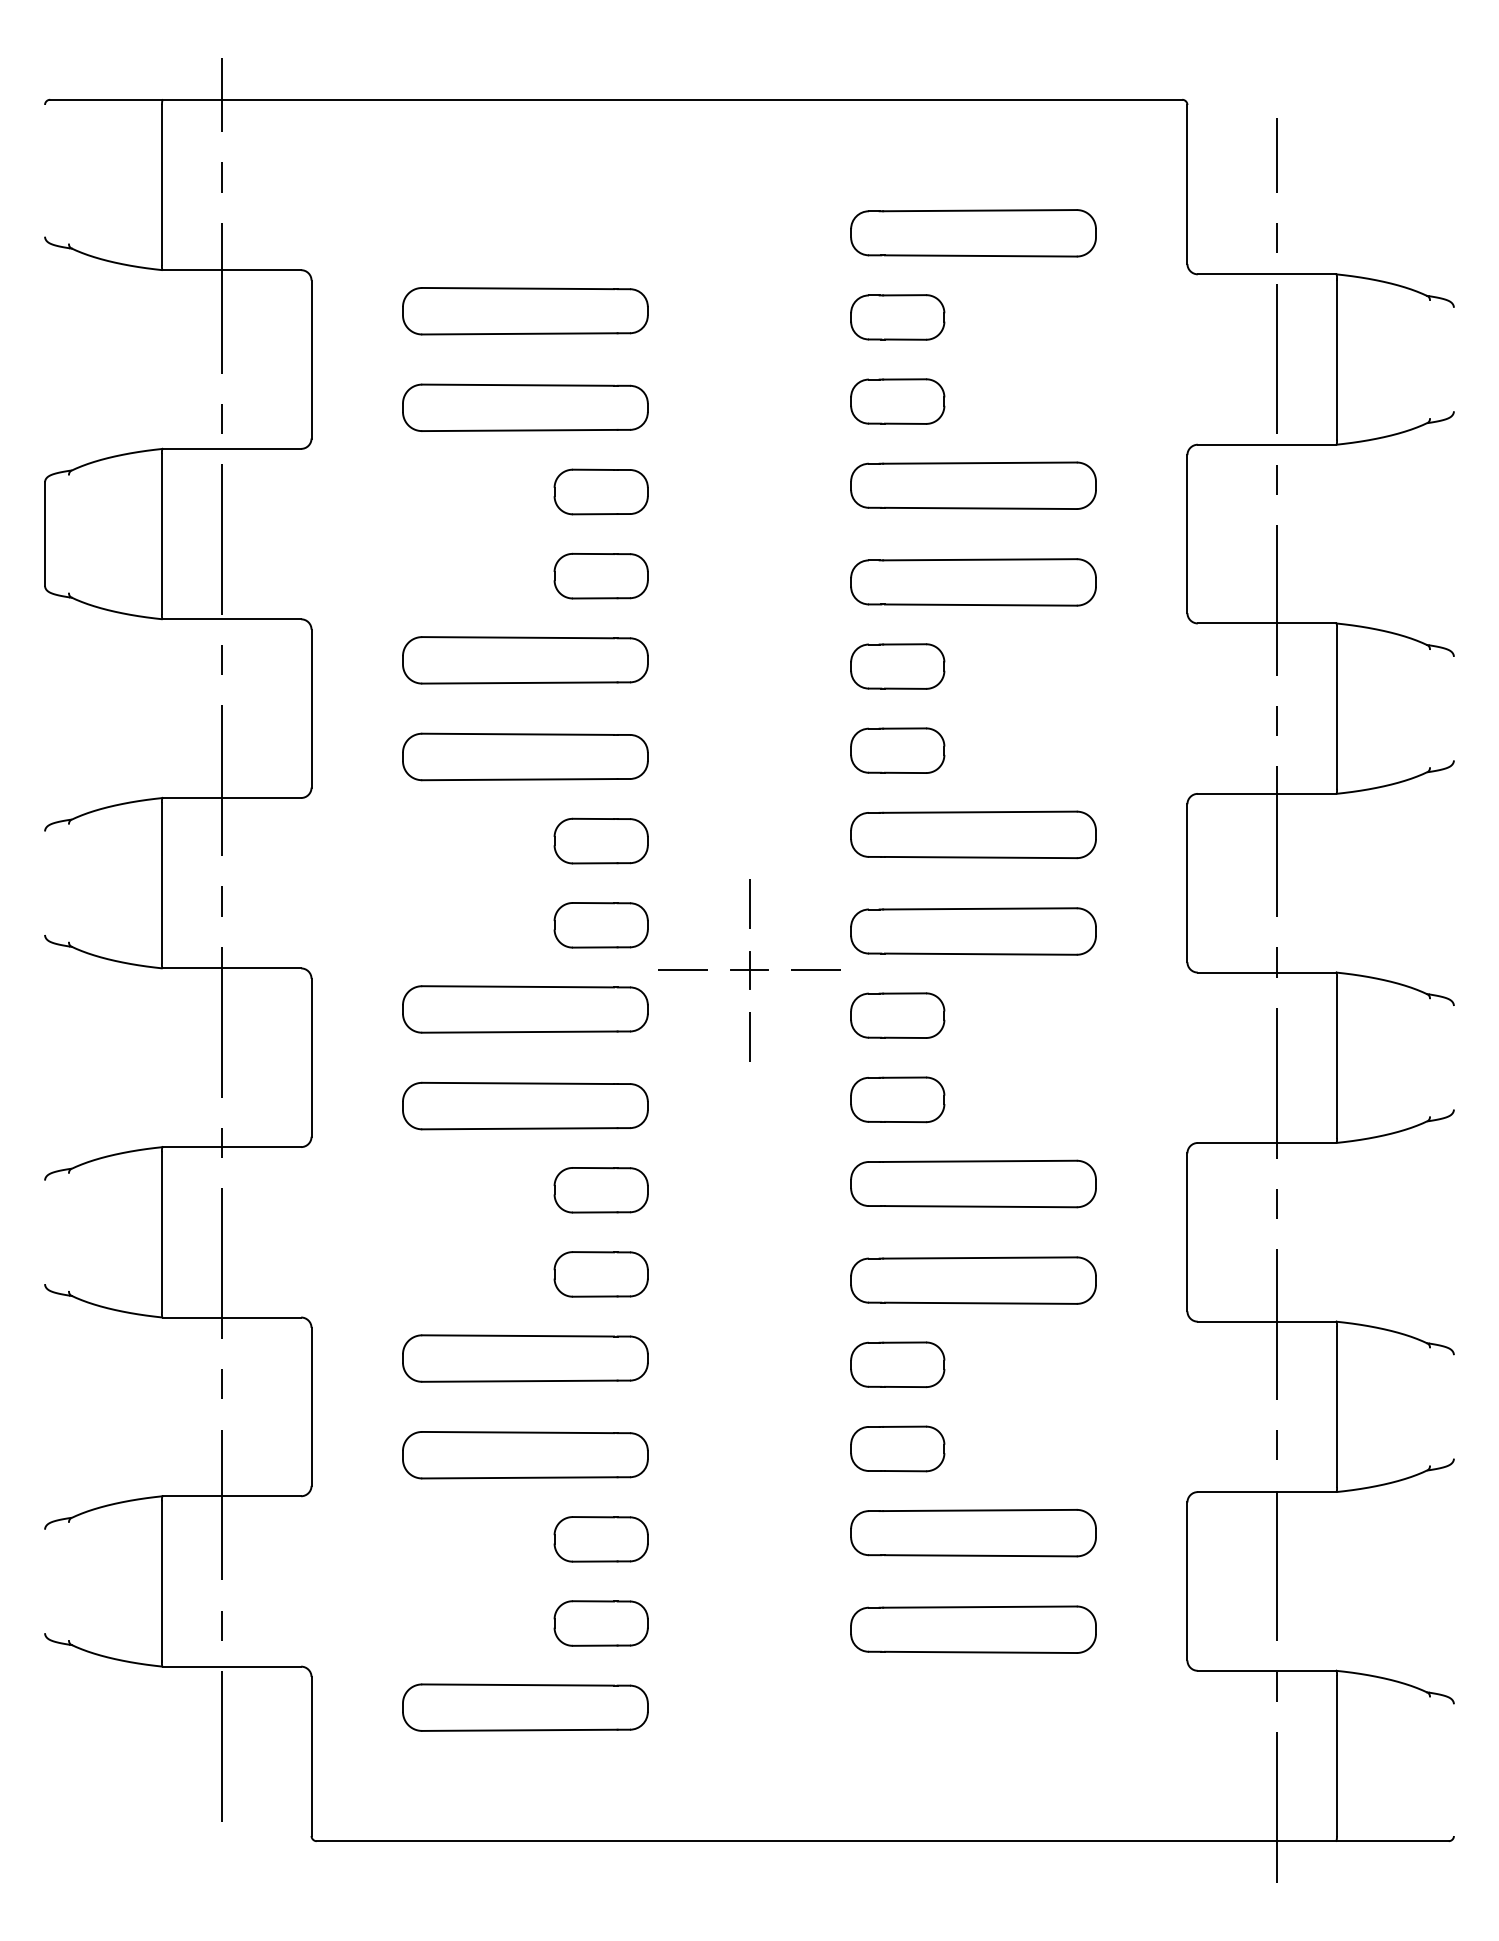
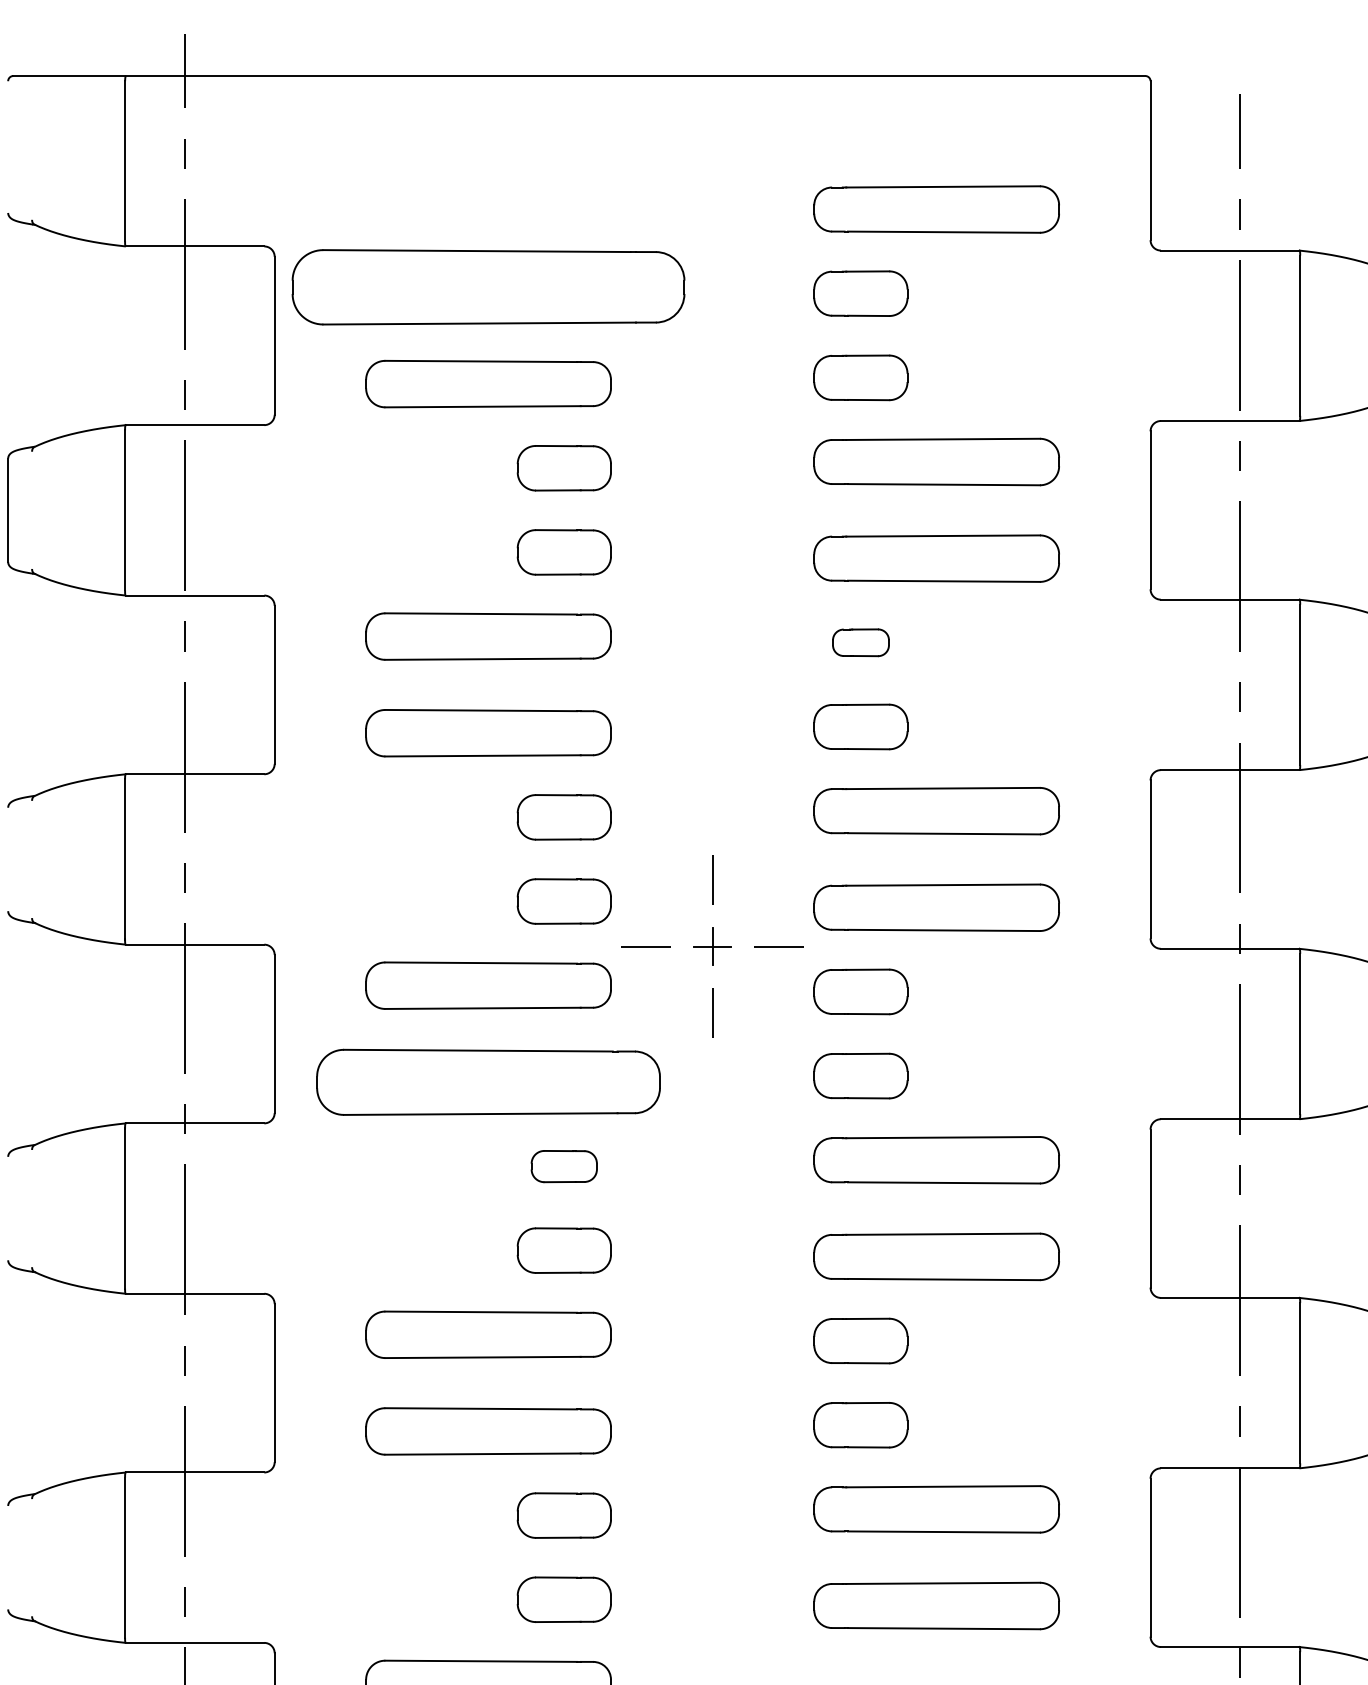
part: (525, 311) -> (488, 287), size x1.6
part: (897, 666) -> (860, 642), size x0.6
part: (525, 1105) -> (488, 1081), size x1.4
part: (600, 1190) -> (563, 1166), size x0.7

